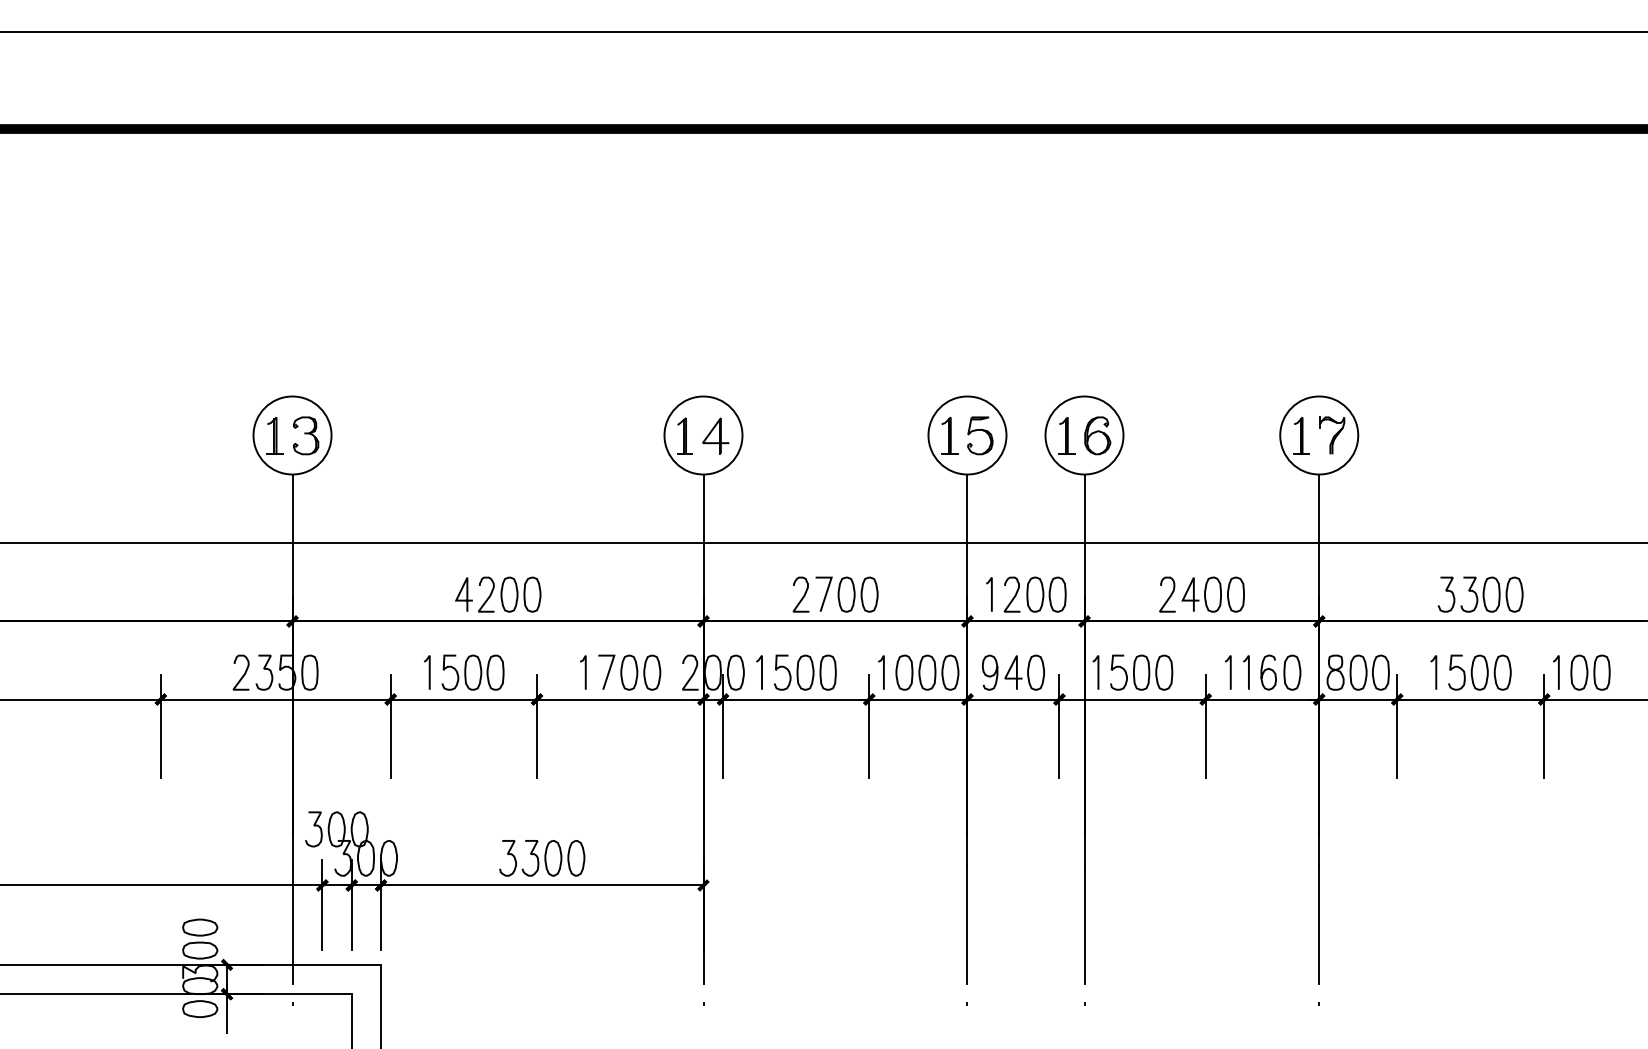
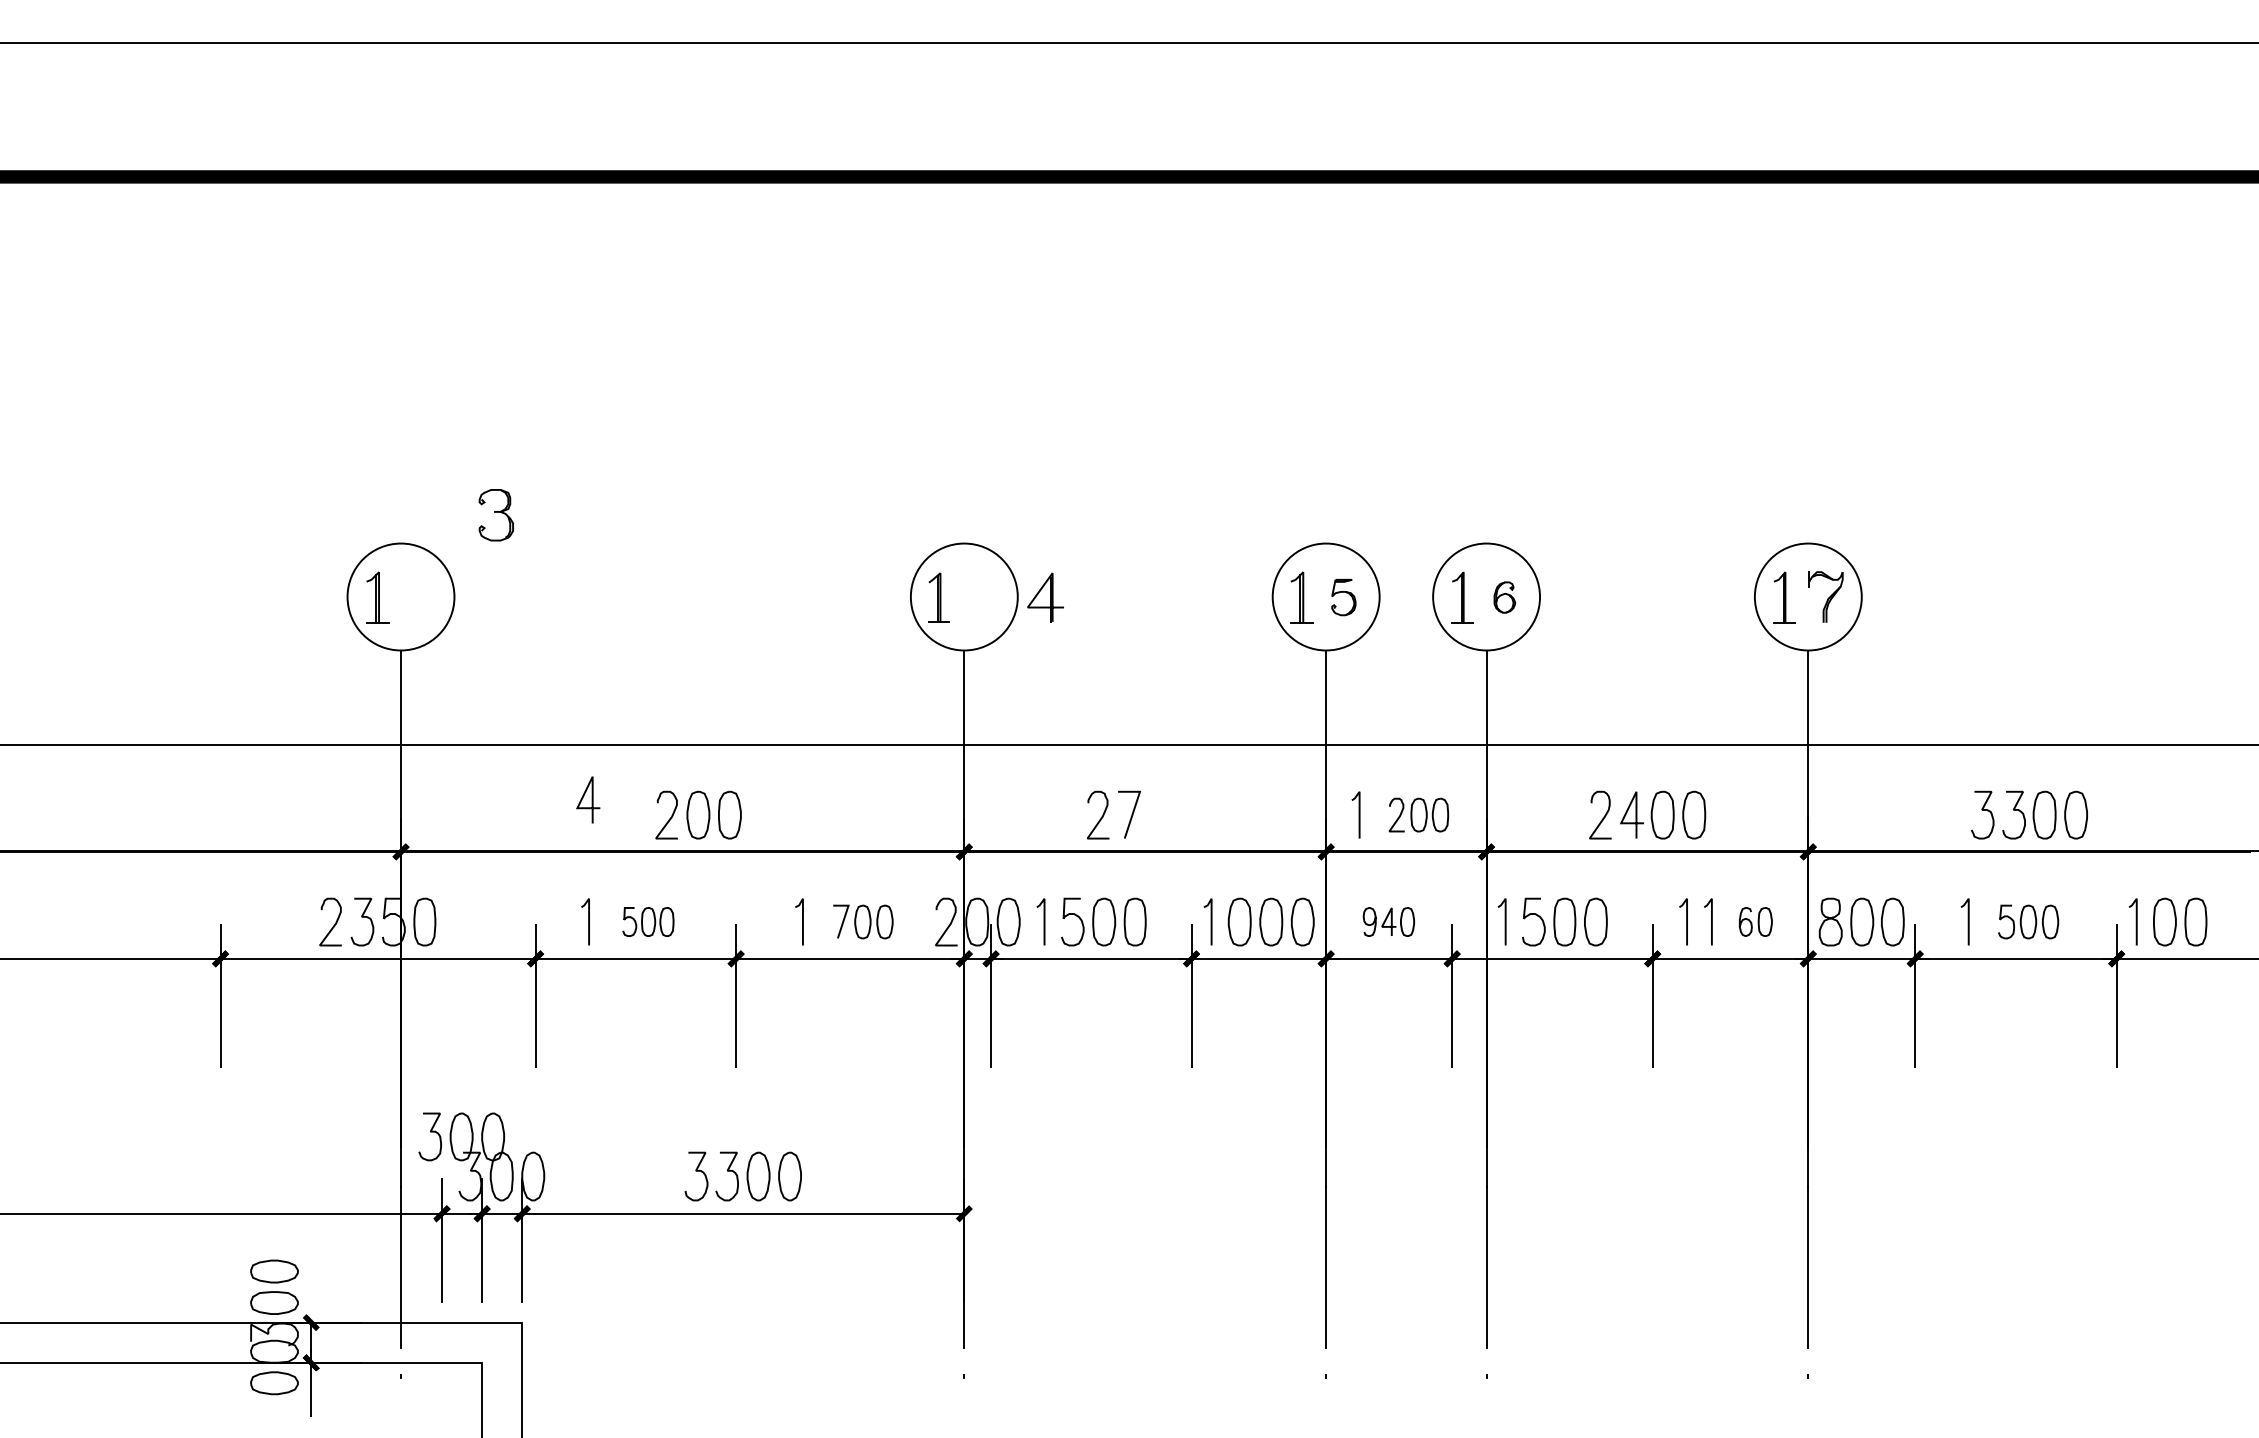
part: (306, 435) -> (496, 514), moved
part: (715, 435) -> (1045, 597), moved
part: (980, 435) -> (1344, 597), size x0.7
part: (1097, 435) -> (1504, 597), size x0.6
line: (461, 592) -> (584, 797), moved
part: (857, 594) -> (1175, 814), removed
part: (1034, 594) -> (1418, 814), size x0.7
part: (472, 672) -> (647, 921), size x0.6
part: (629, 672) -> (862, 921), size x0.7
part: (1012, 672) -> (1387, 921), size x0.6
part: (1280, 672) -> (1755, 921), size x0.6
part: (1479, 672) -> (2027, 921), size x0.7

